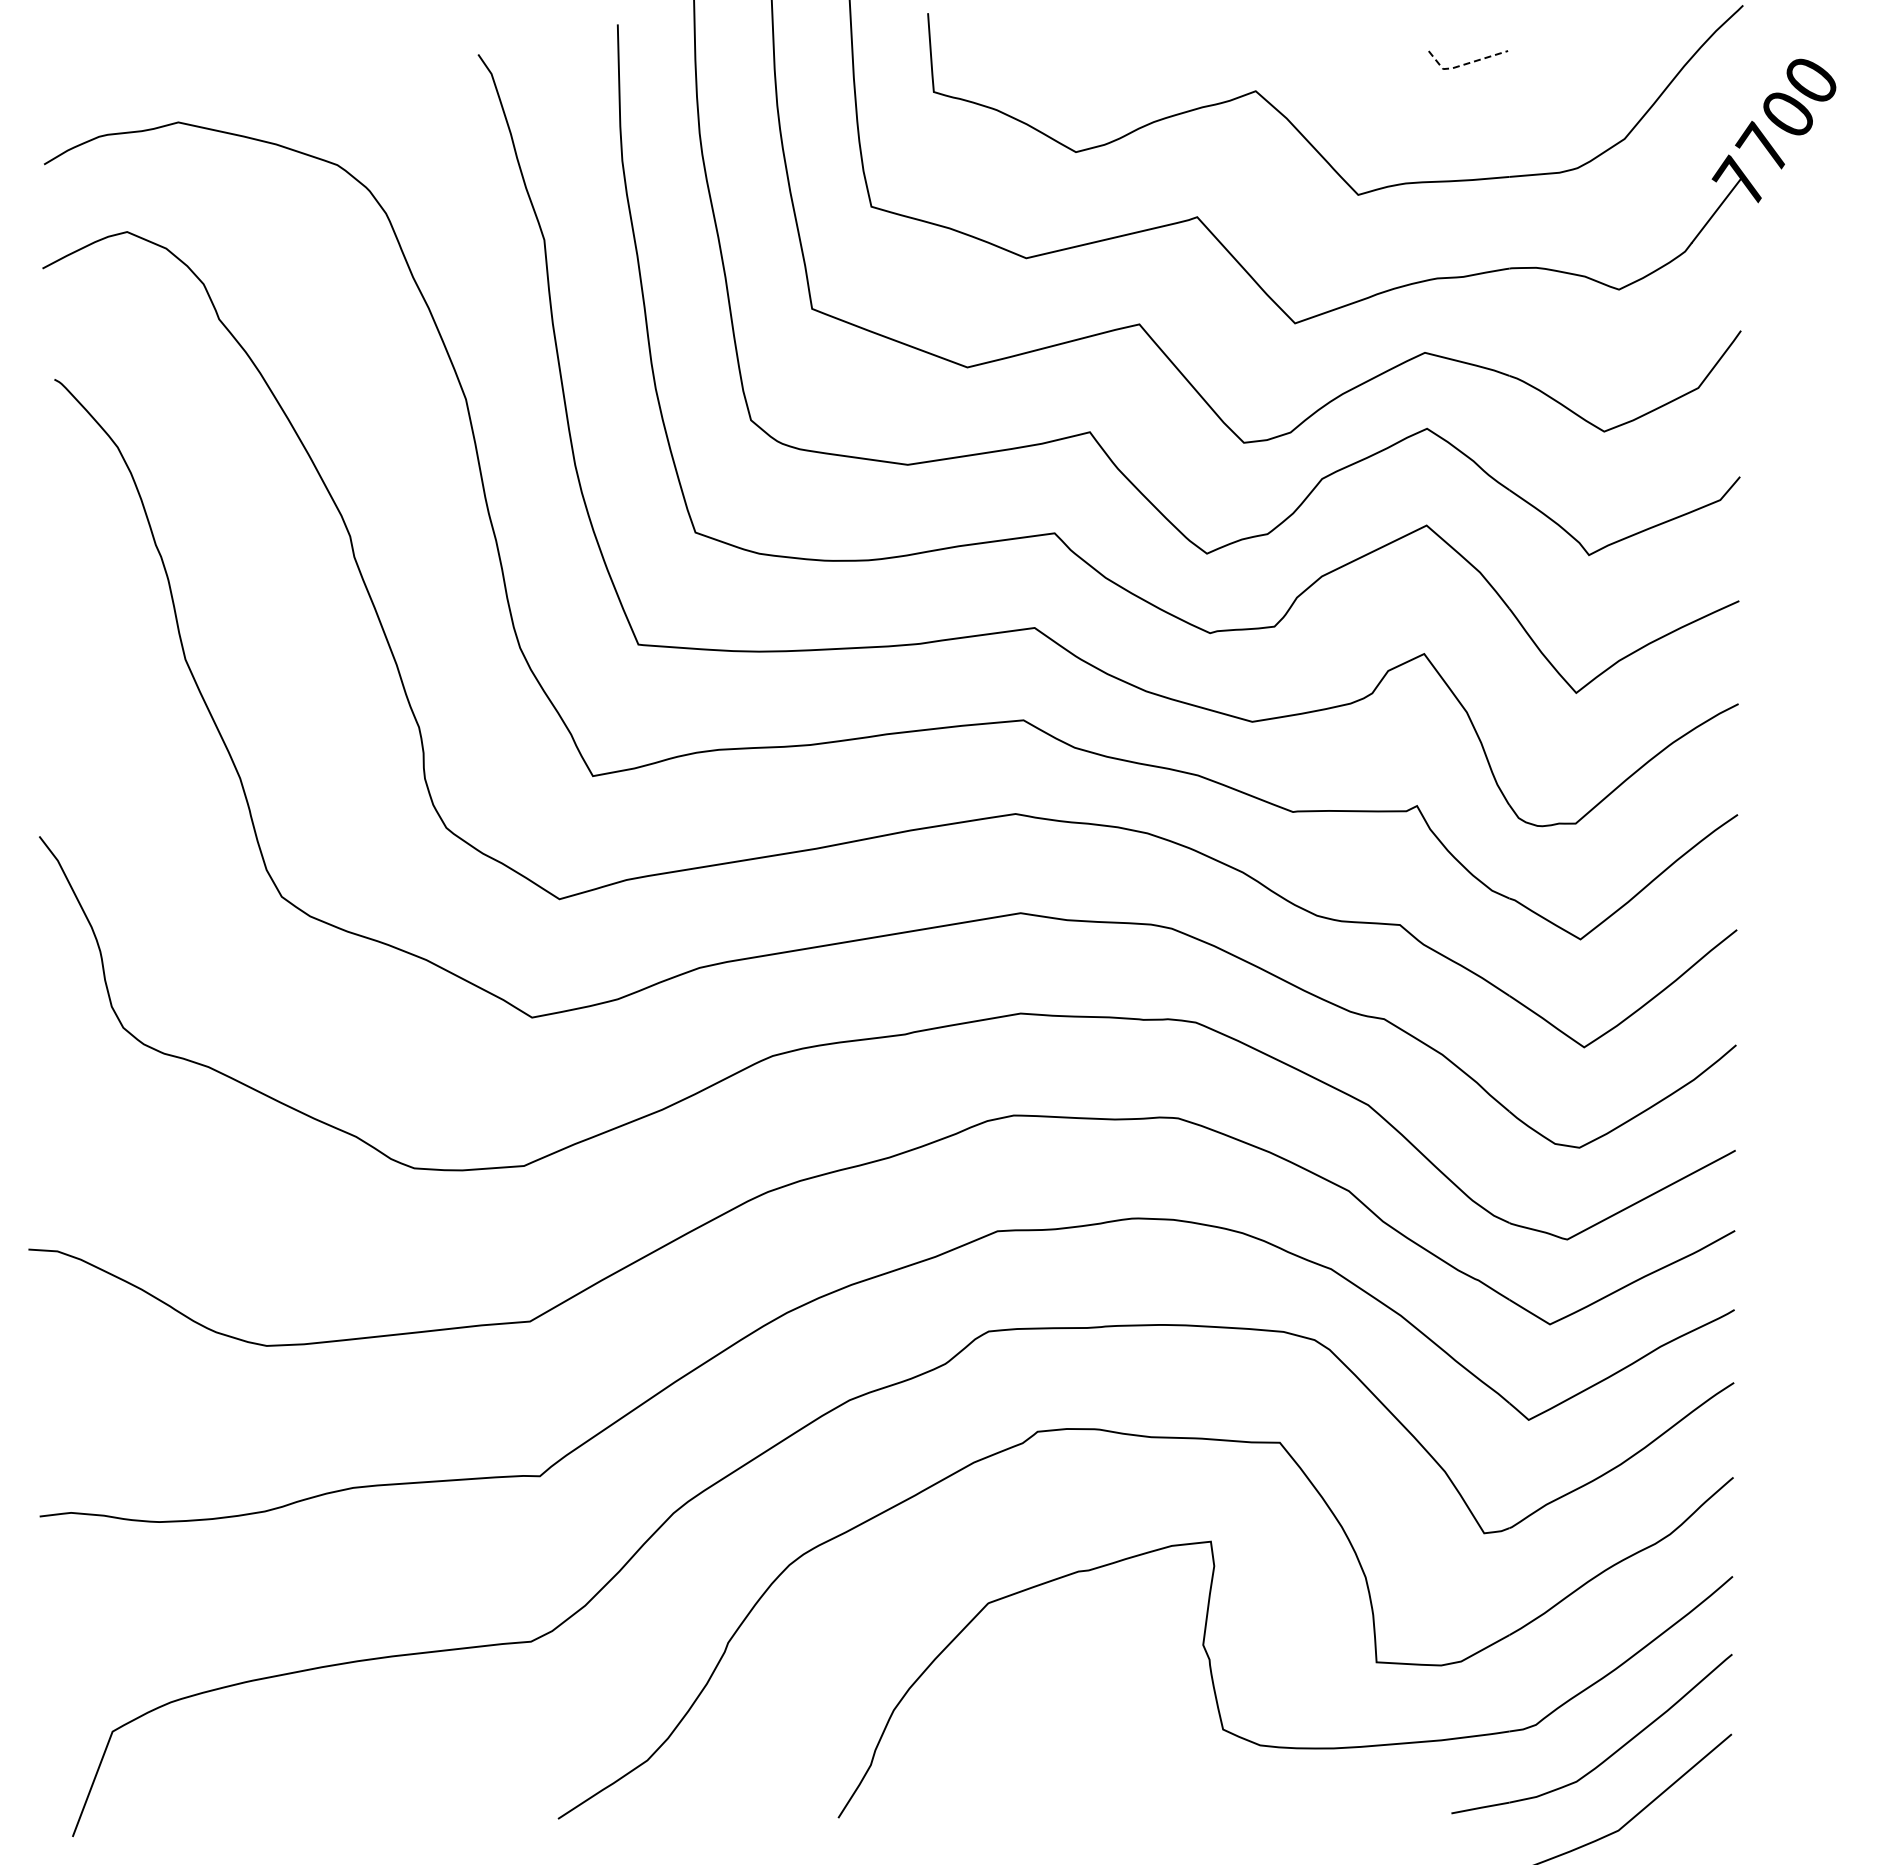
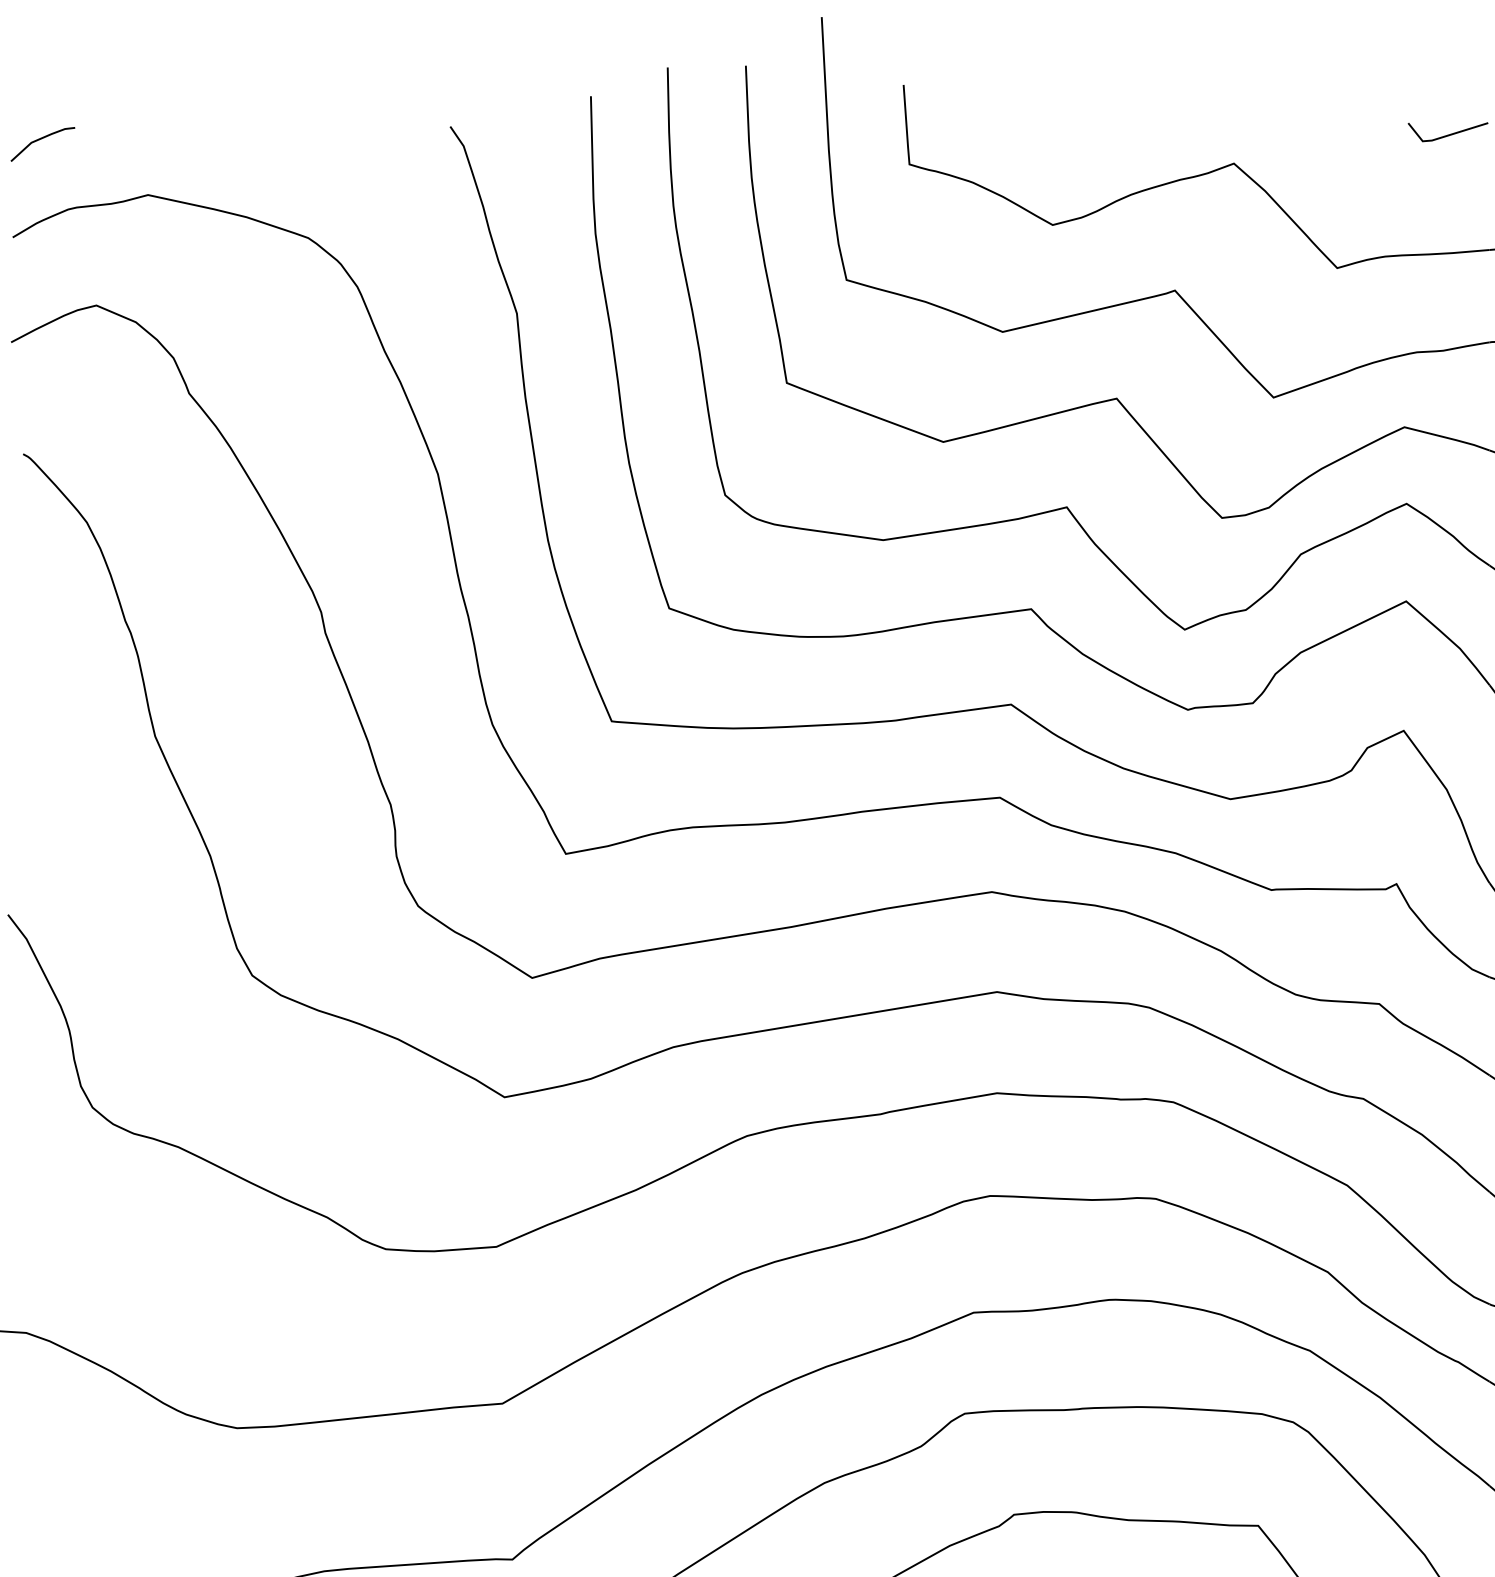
line: (1463, 64) -> (1443, 136), dashed -> solid
line: (72, 67) -> (41, 139), added

